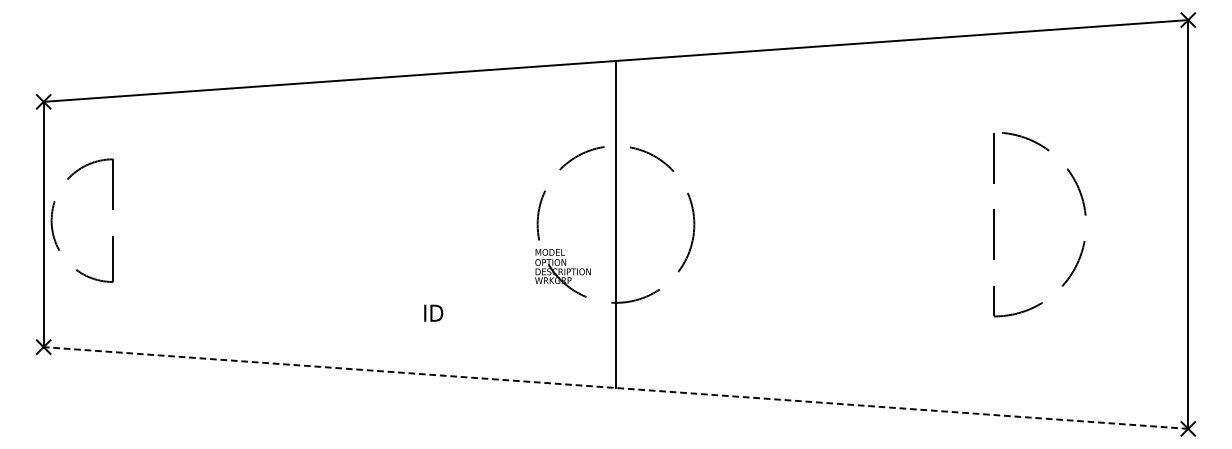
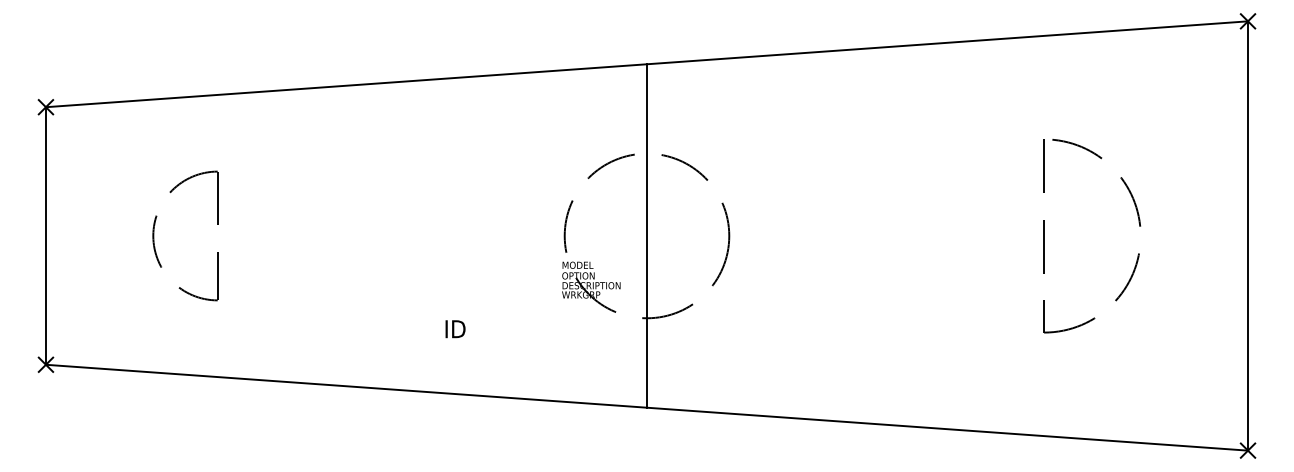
part: (52, 220) -> (154, 235), moved
line: (616, 387) -> (647, 407), dashed -> solid

